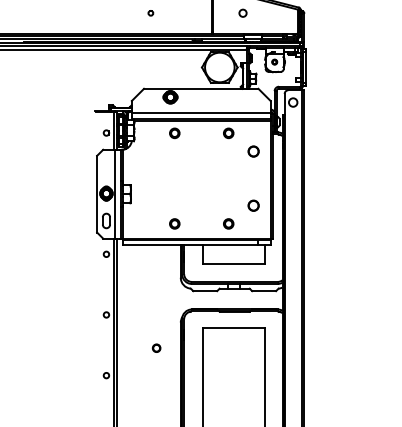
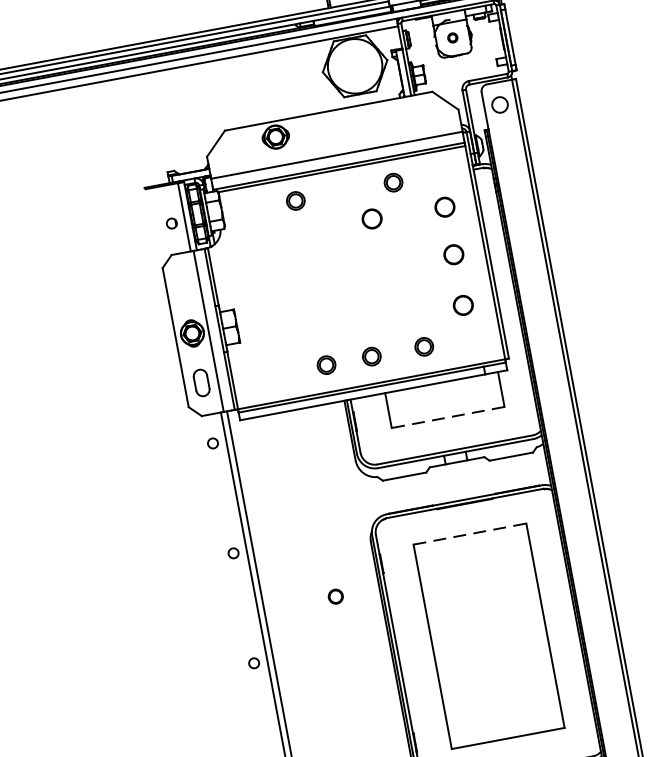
circle: (213, 150) -> (371, 218), added
circle: (253, 177) -> (453, 254), added
part: (199, 223) -> (371, 355), added
line: (233, 263) -> (446, 416), solid -> dashed
line: (234, 328) -> (470, 534), solid -> dashed

